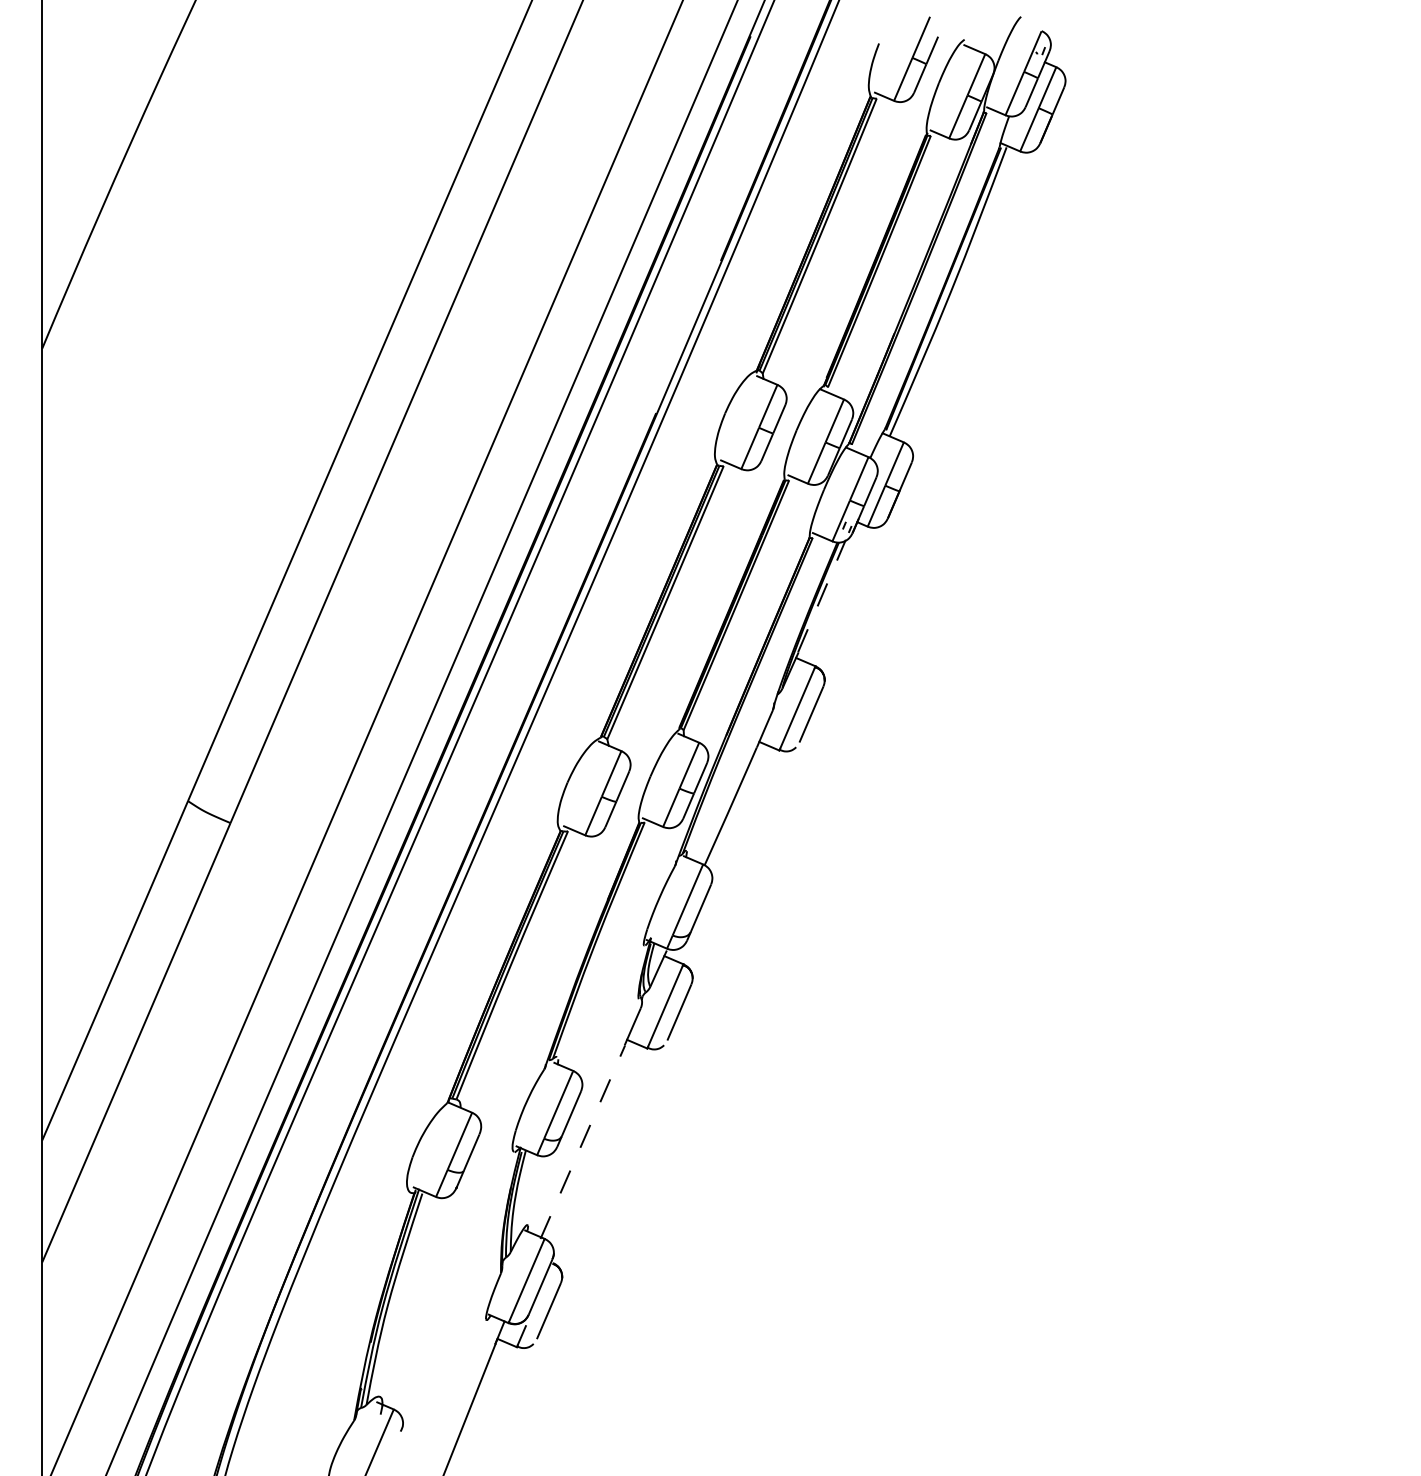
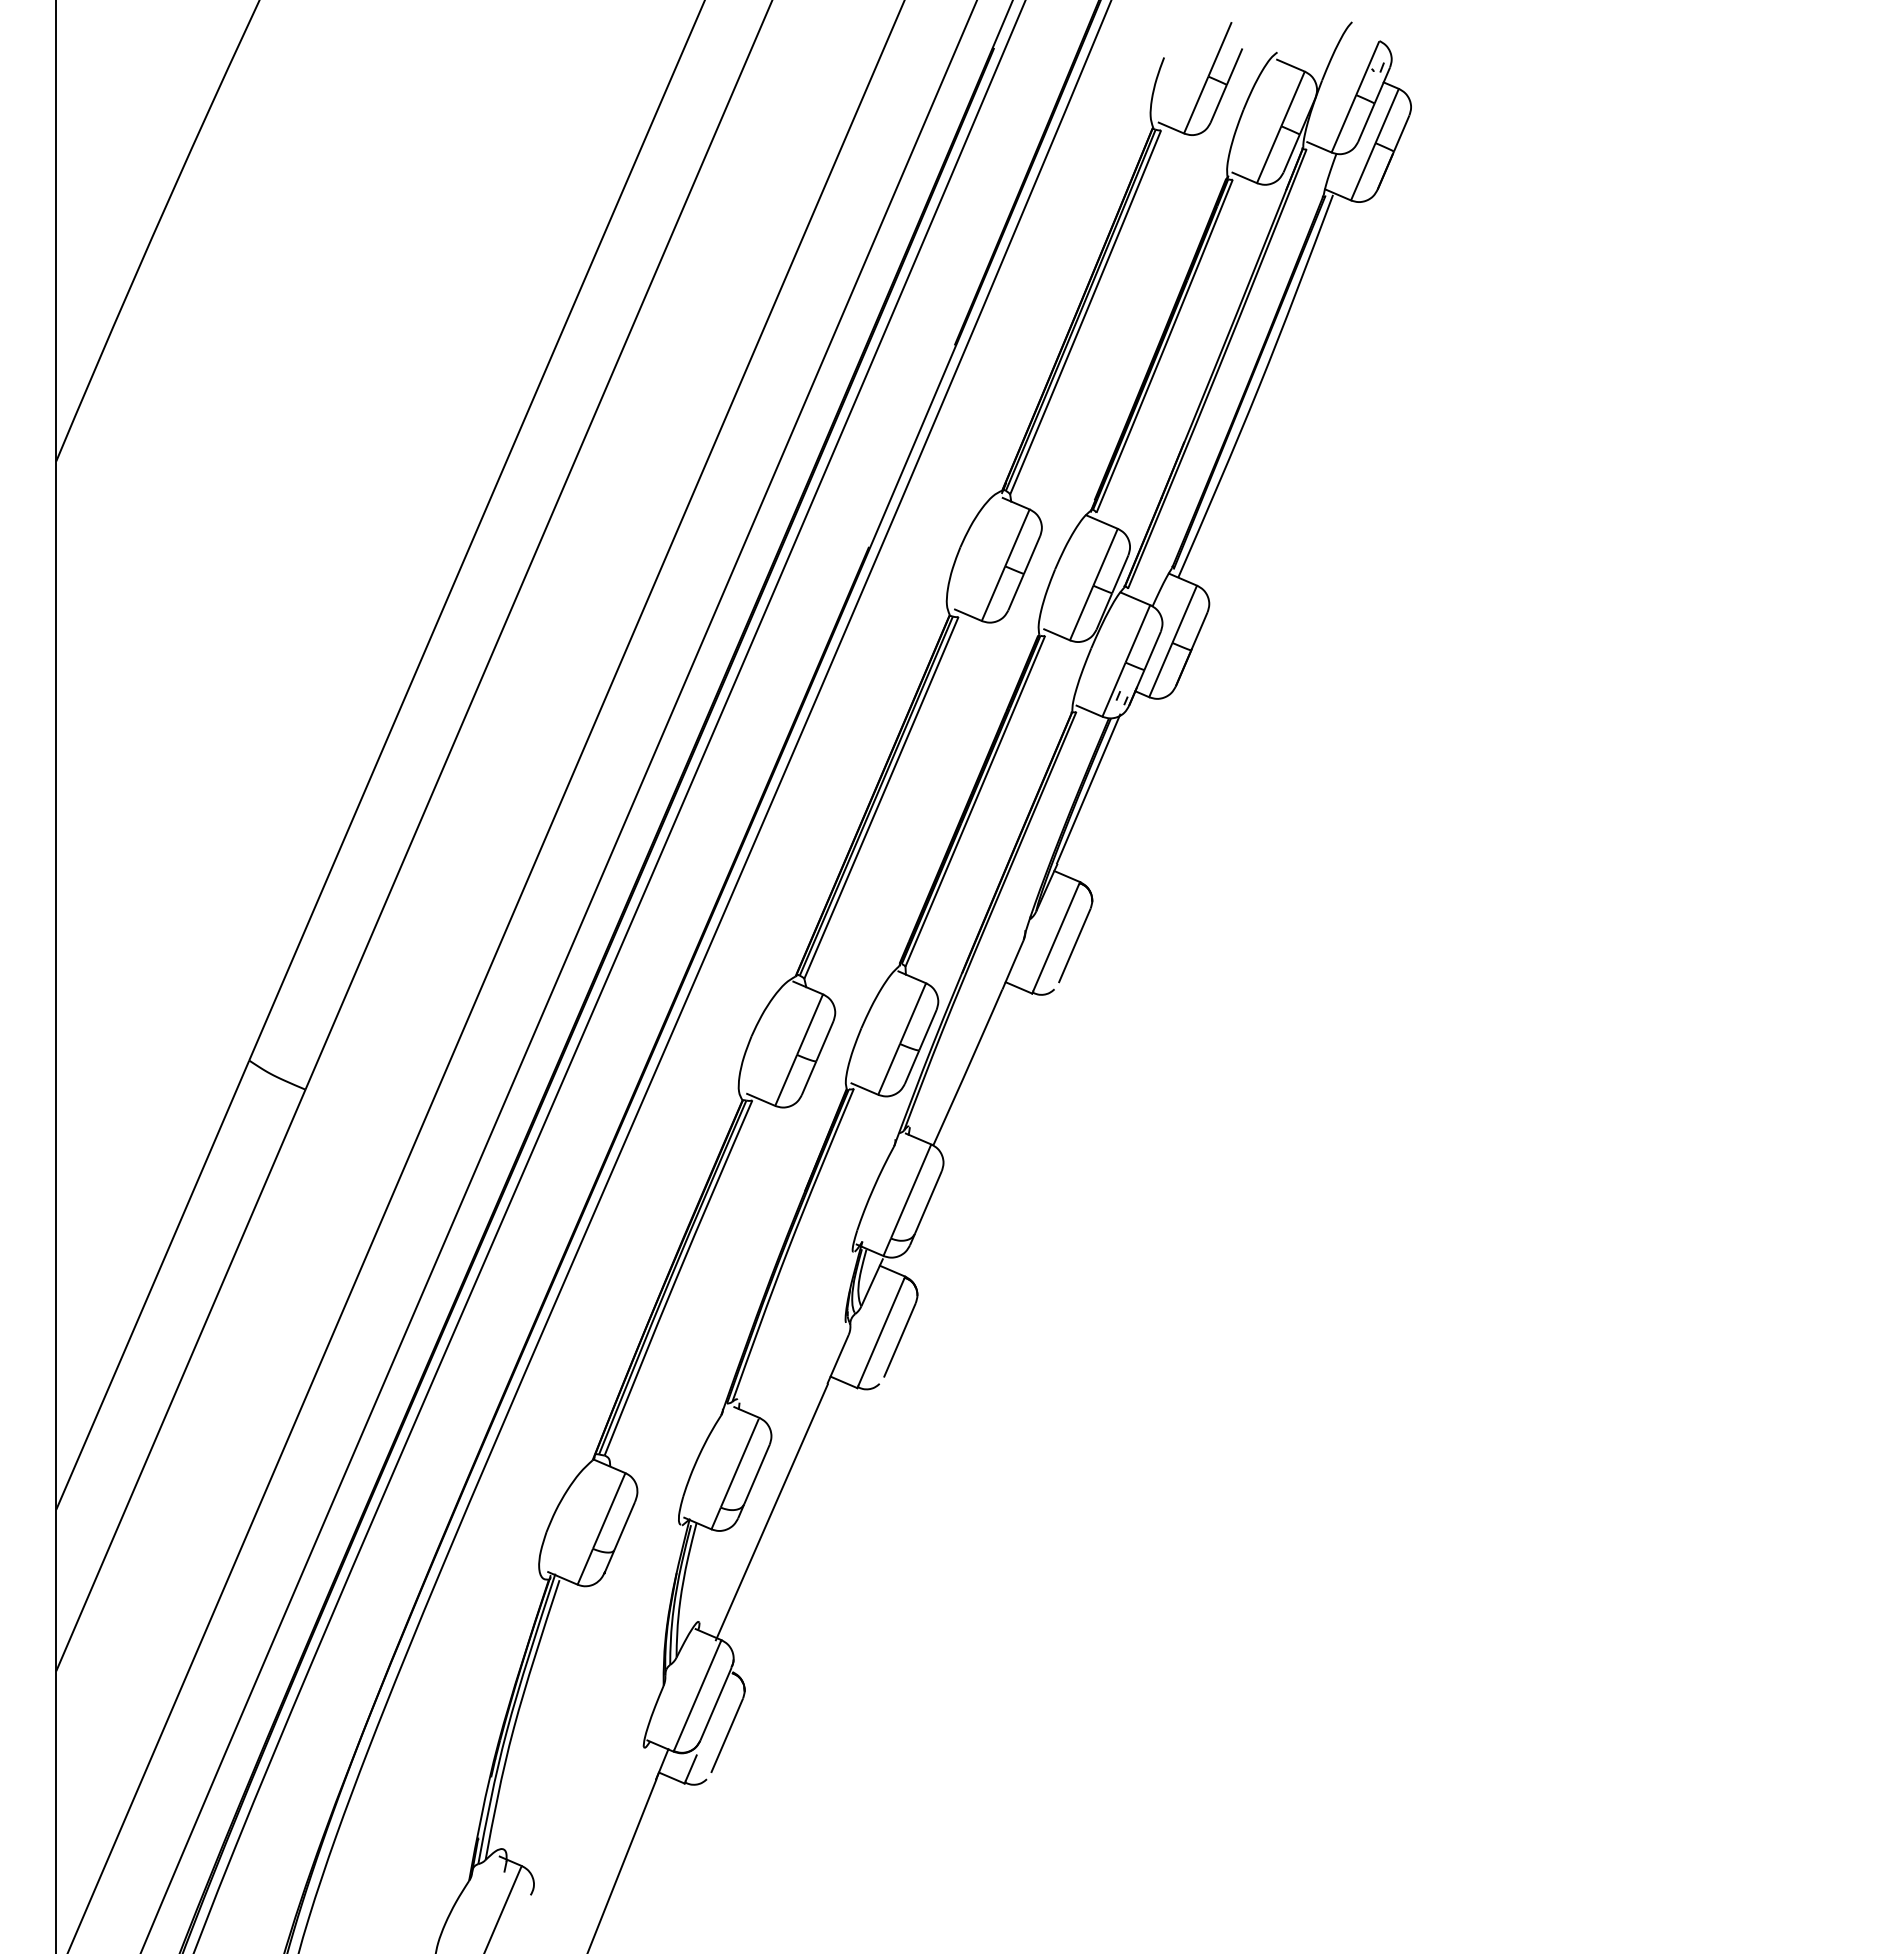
line: (821, 595) -> (1088, 788), dashed -> solid
line: (582, 1142) -> (771, 1512), dashed -> solid

